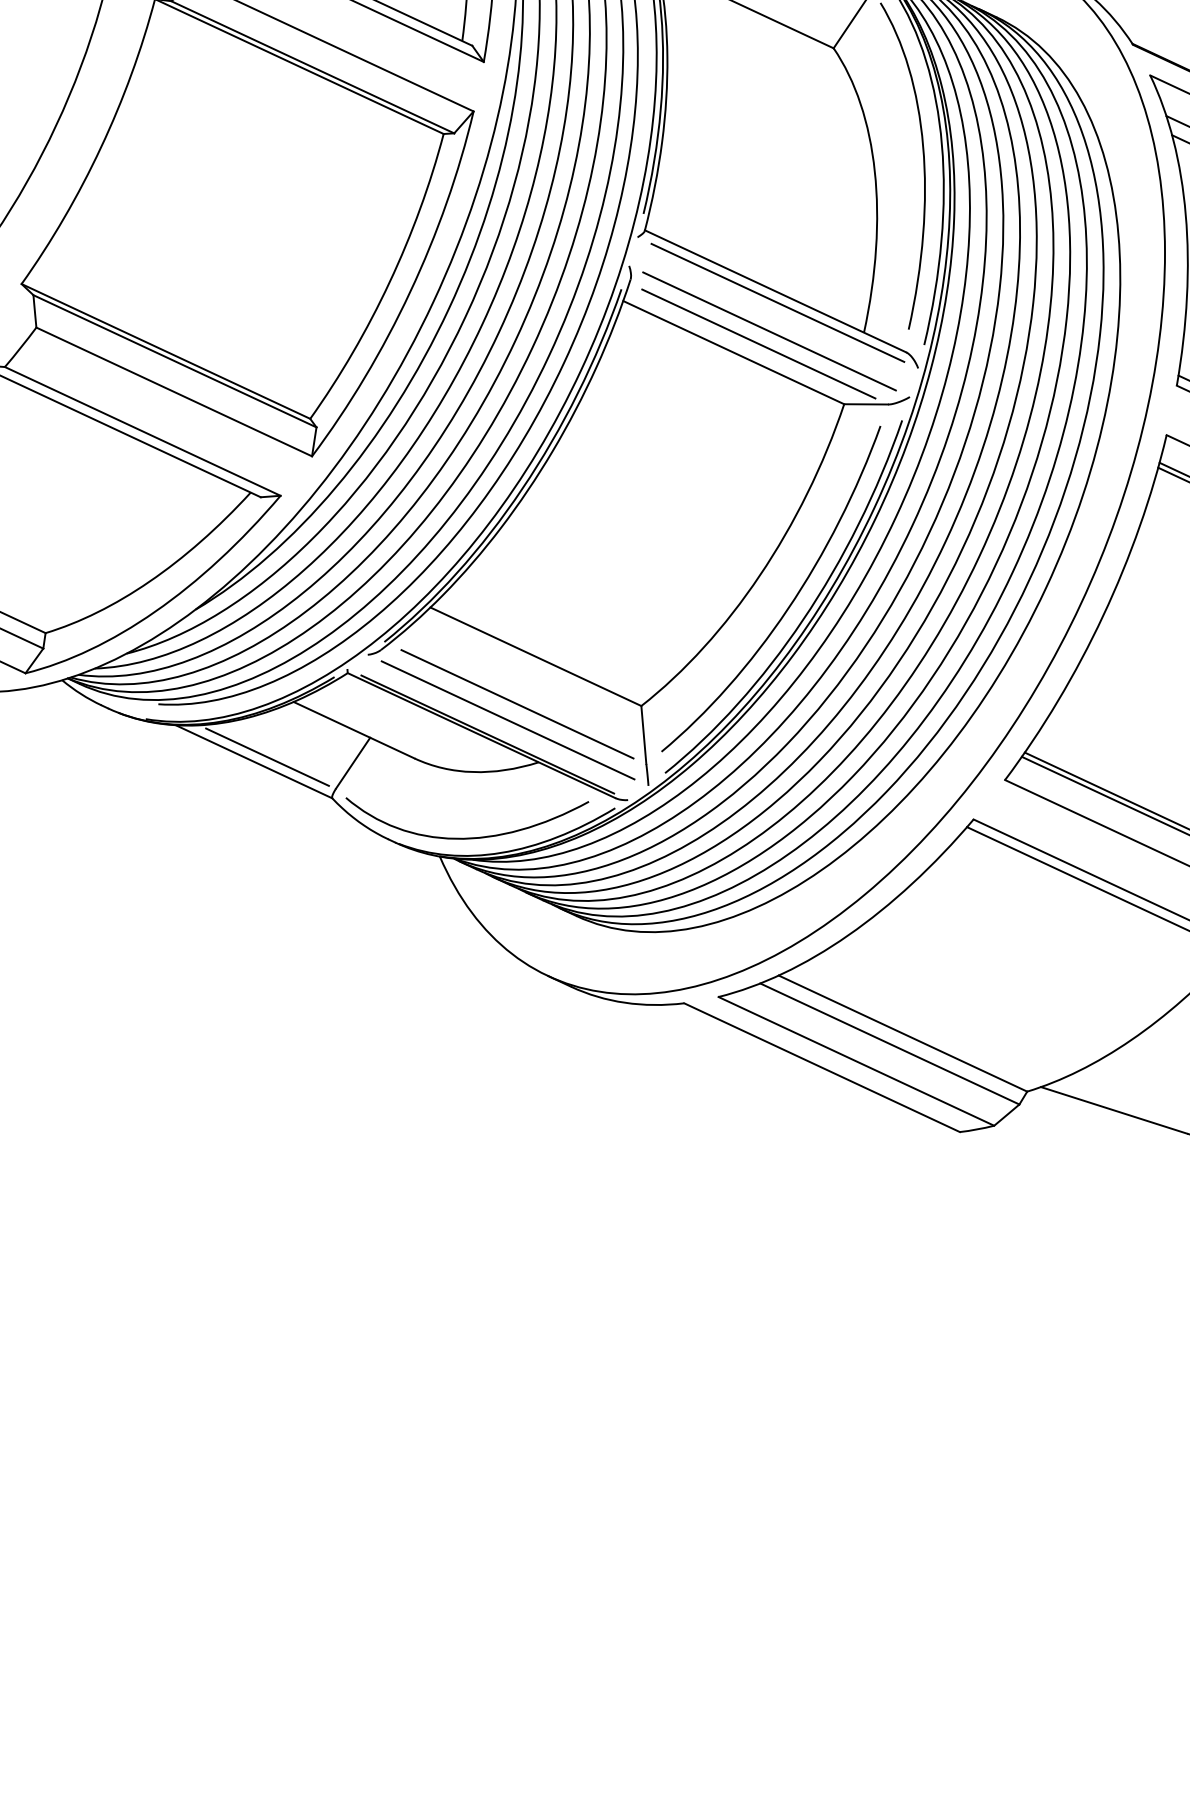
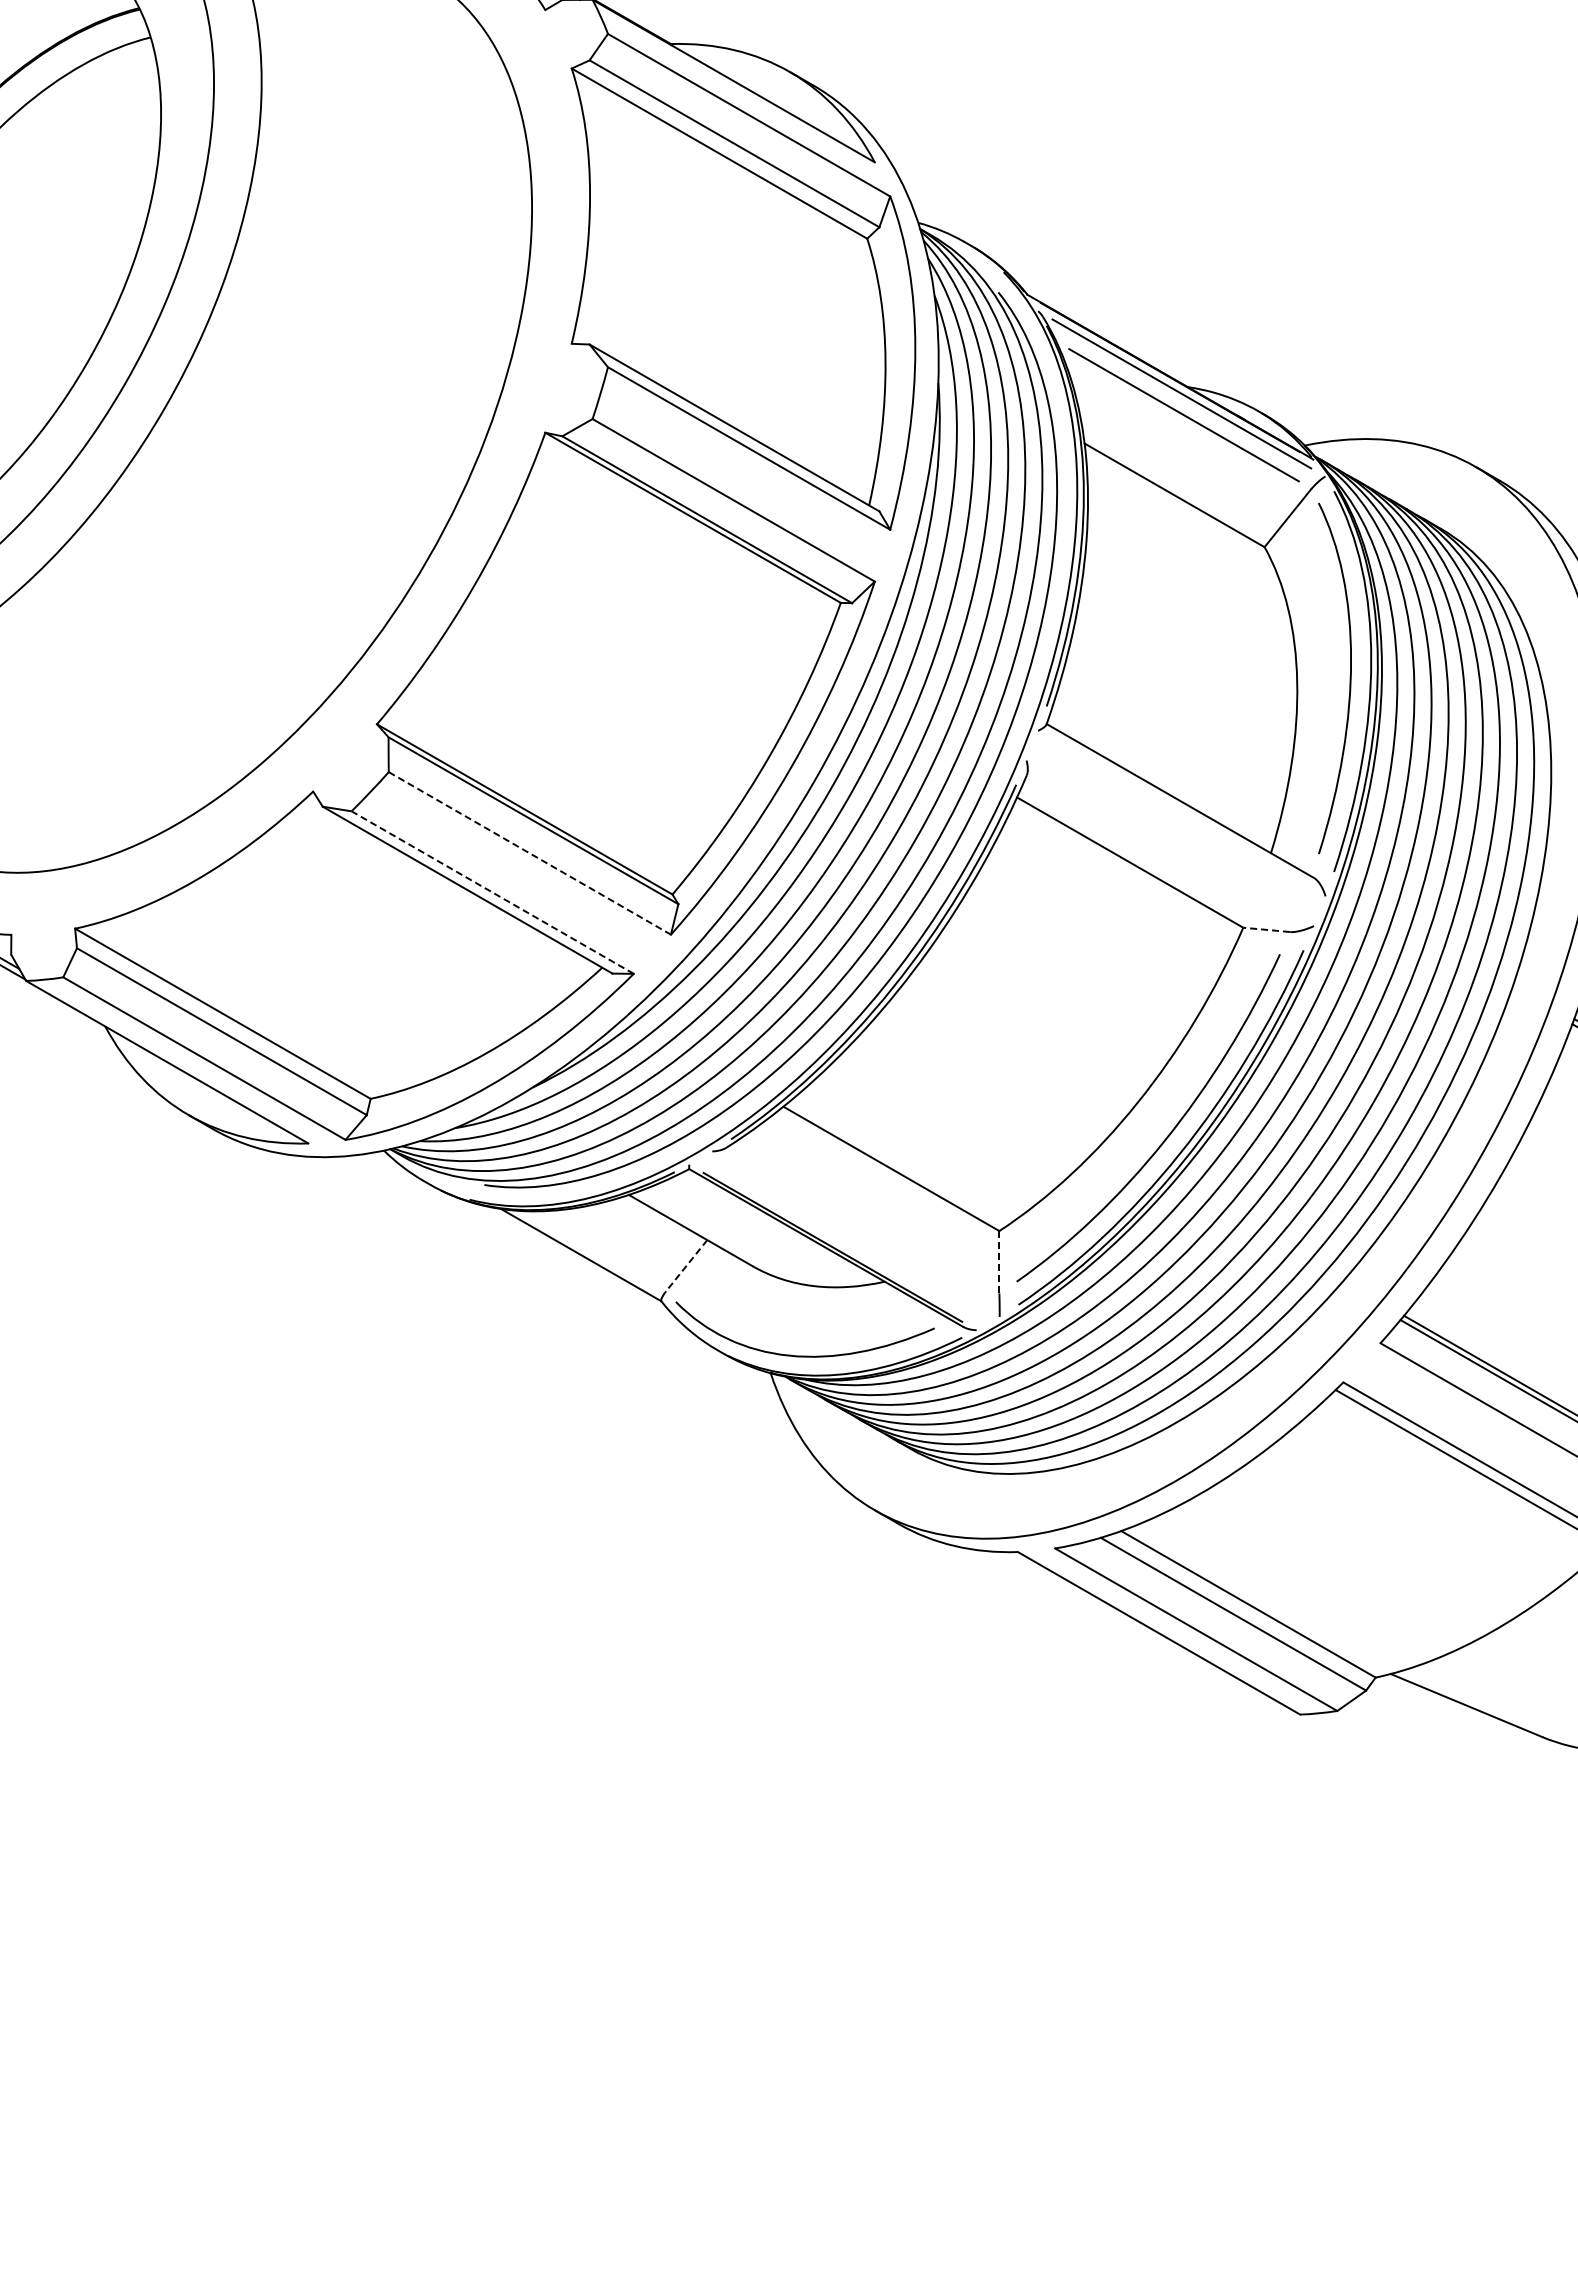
line: (777, 302) -> (1181, 813), removed
line: (768, 330) -> (1169, 842), removed
line: (758, 343) -> (1157, 855), removed
line: (173, 392) -> (529, 853), solid -> dashed
line: (865, 404) -> (1266, 929), solid -> dashed
line: (142, 431) -> (492, 892), solid -> dashed
line: (517, 703) -> (867, 1217), removed
line: (507, 719) -> (855, 1233), removed
line: (644, 735) -> (999, 1262), solid -> dashed
line: (267, 757) -> (595, 1251), removed
line: (352, 763) -> (686, 1265), solid -> dashed

